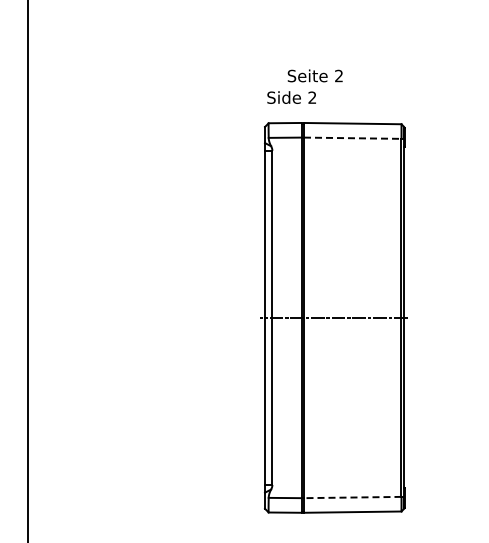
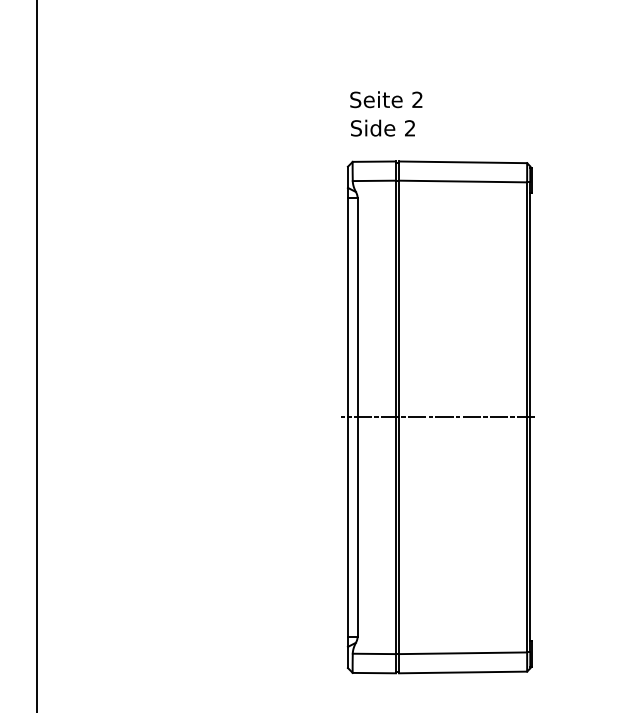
text: (314, 75) -> (385, 99), moved
line: (352, 138) -> (462, 181), dashed -> solid
line: (352, 497) -> (462, 653), dashed -> solid

